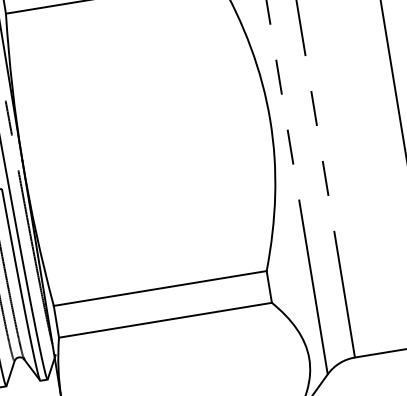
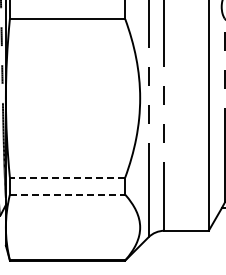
line: (160, 288) -> (67, 177), solid -> dashed
line: (165, 319) -> (67, 194), solid -> dashed

